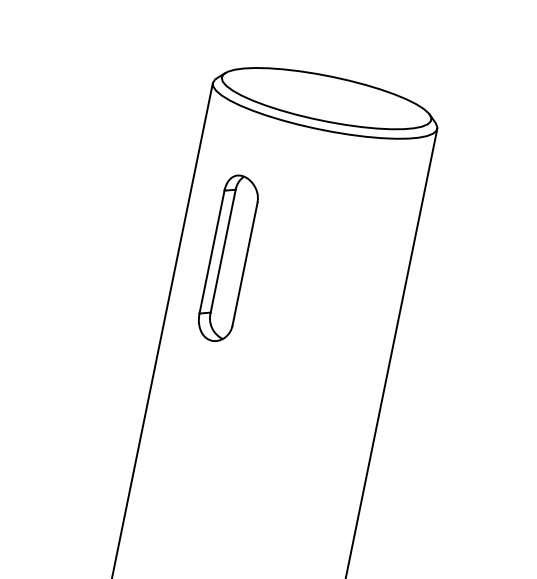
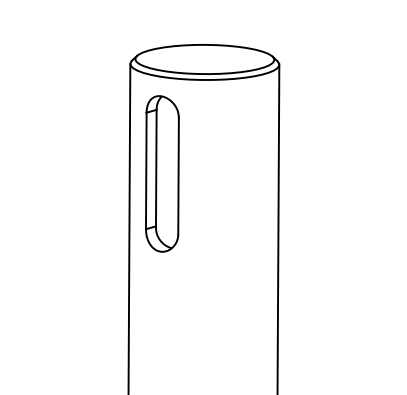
part: (228, 257) -> (162, 173), size x1.43

